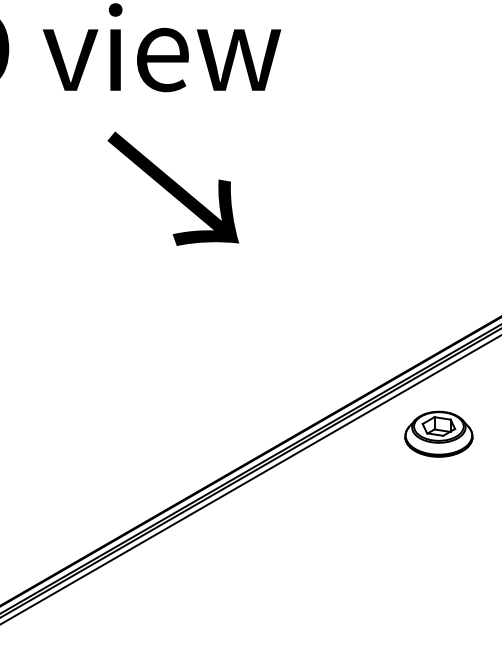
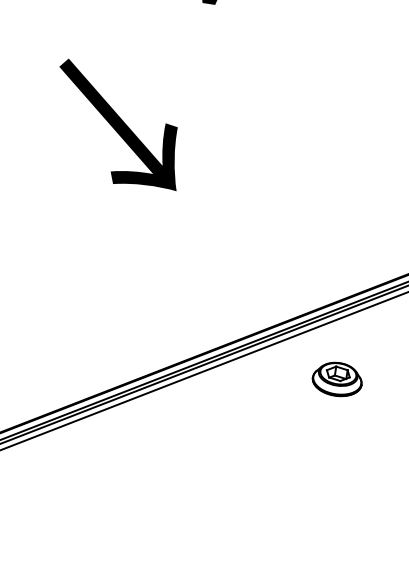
text: (173, 188) -> (118, 125), moved
part: (438, 434) -> (337, 379), size x0.71

